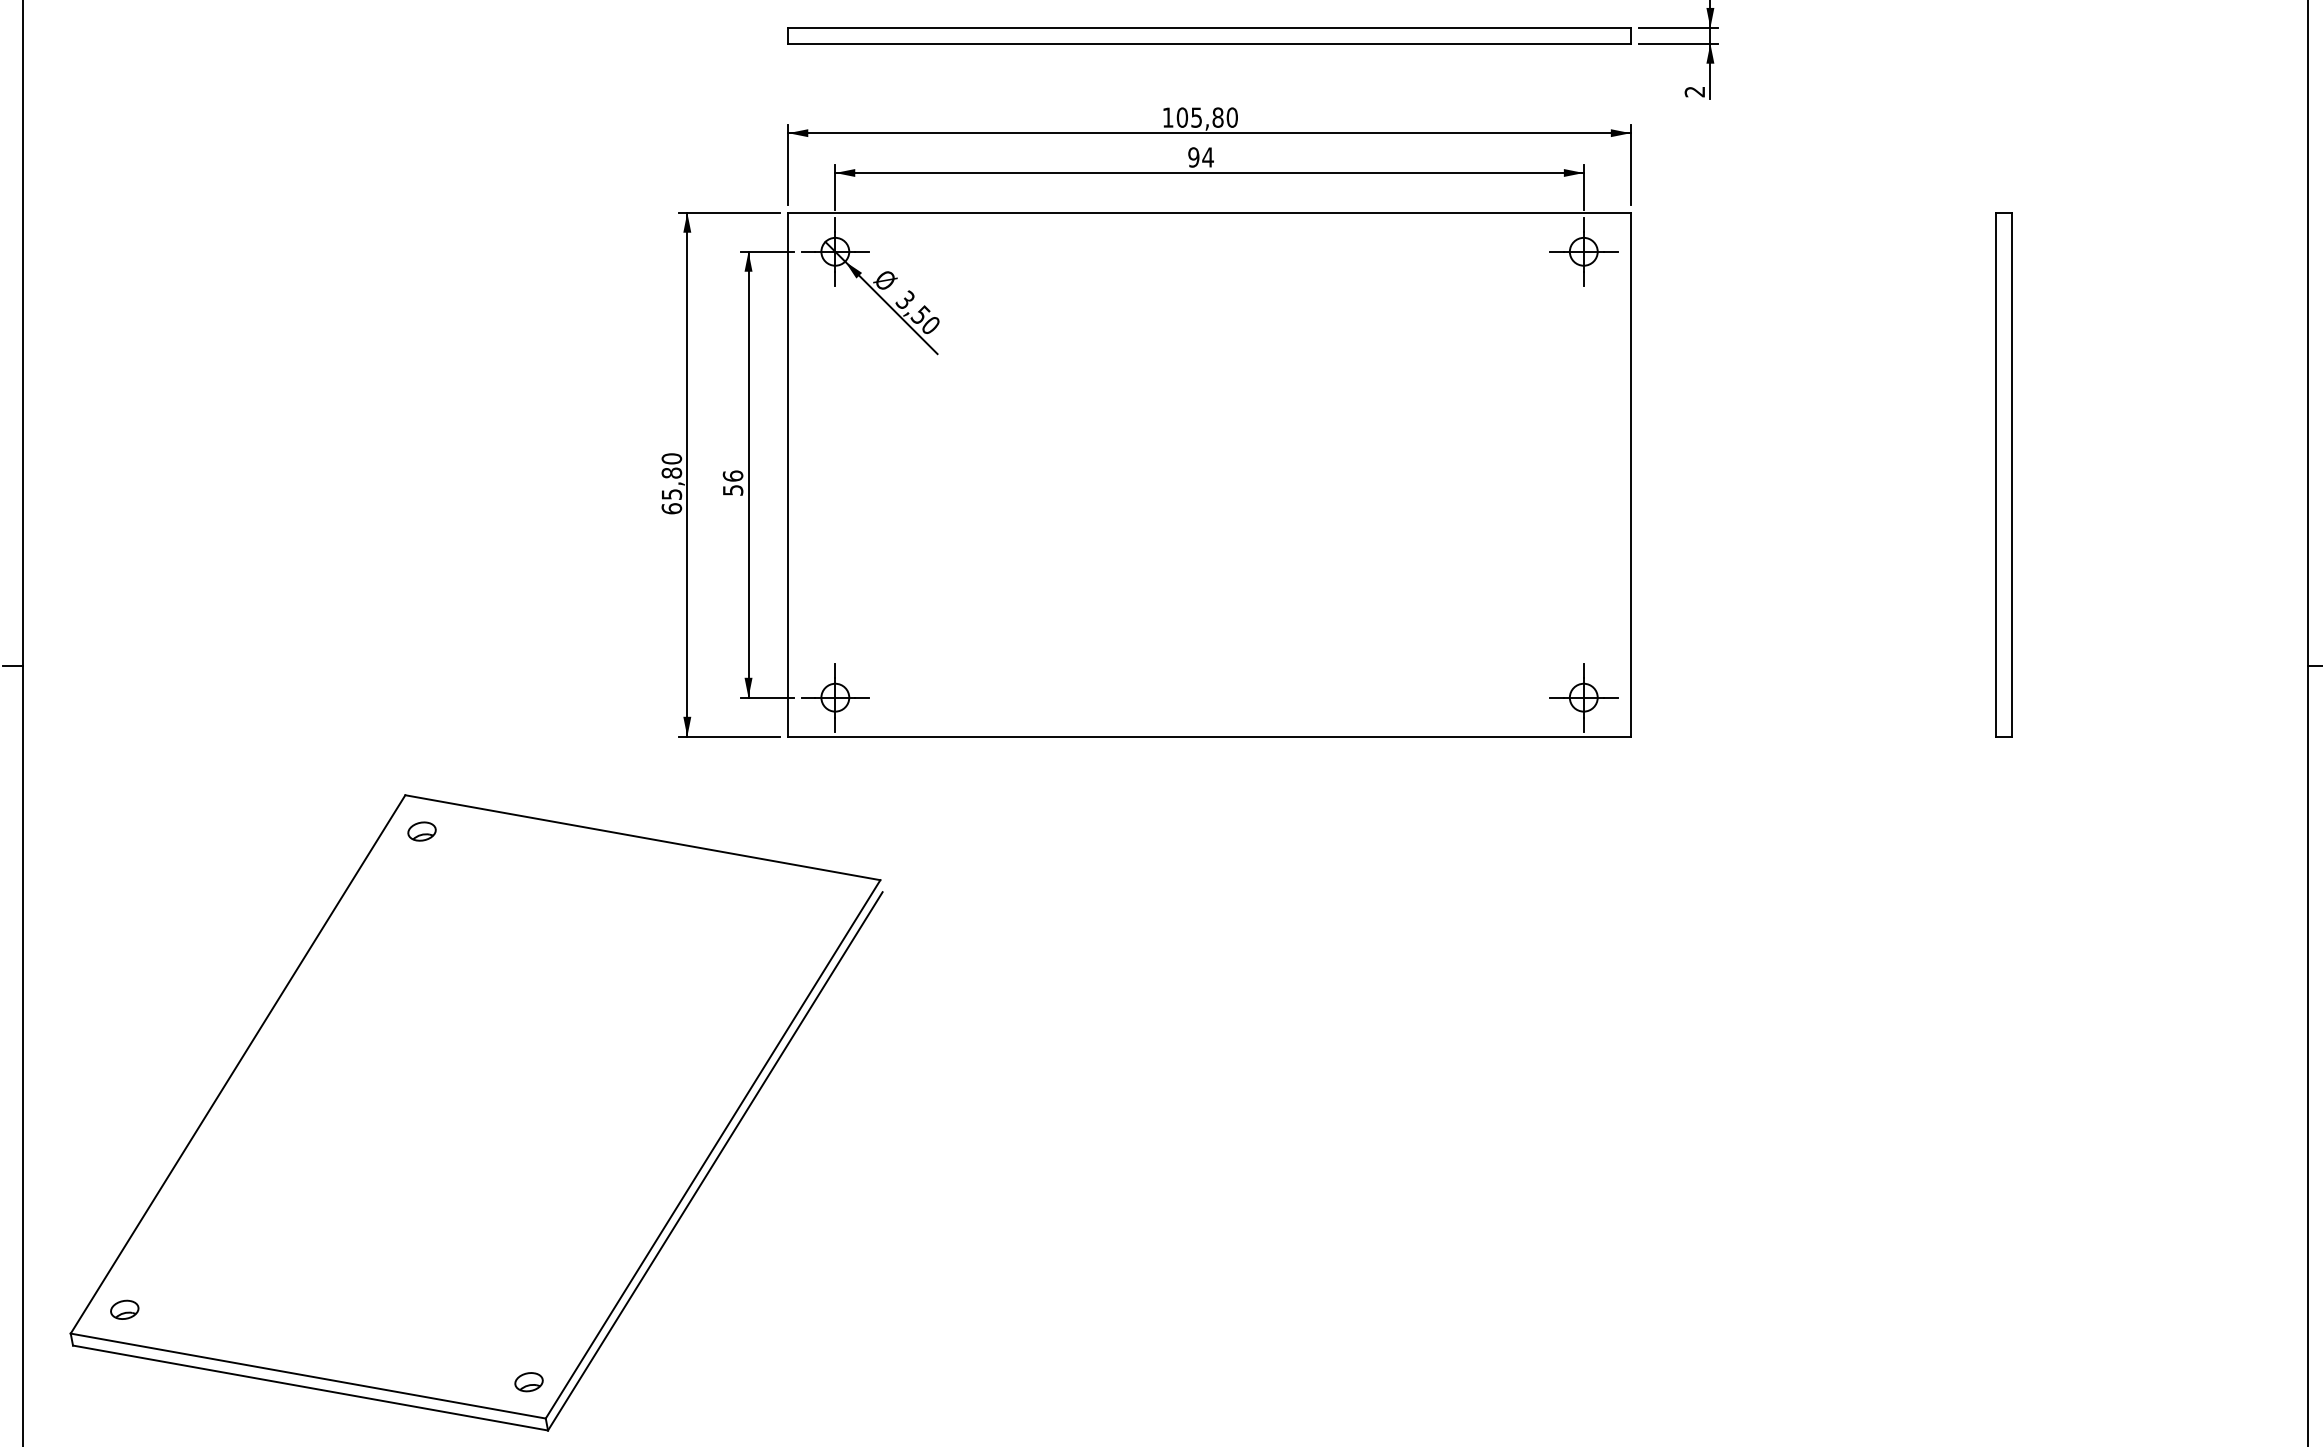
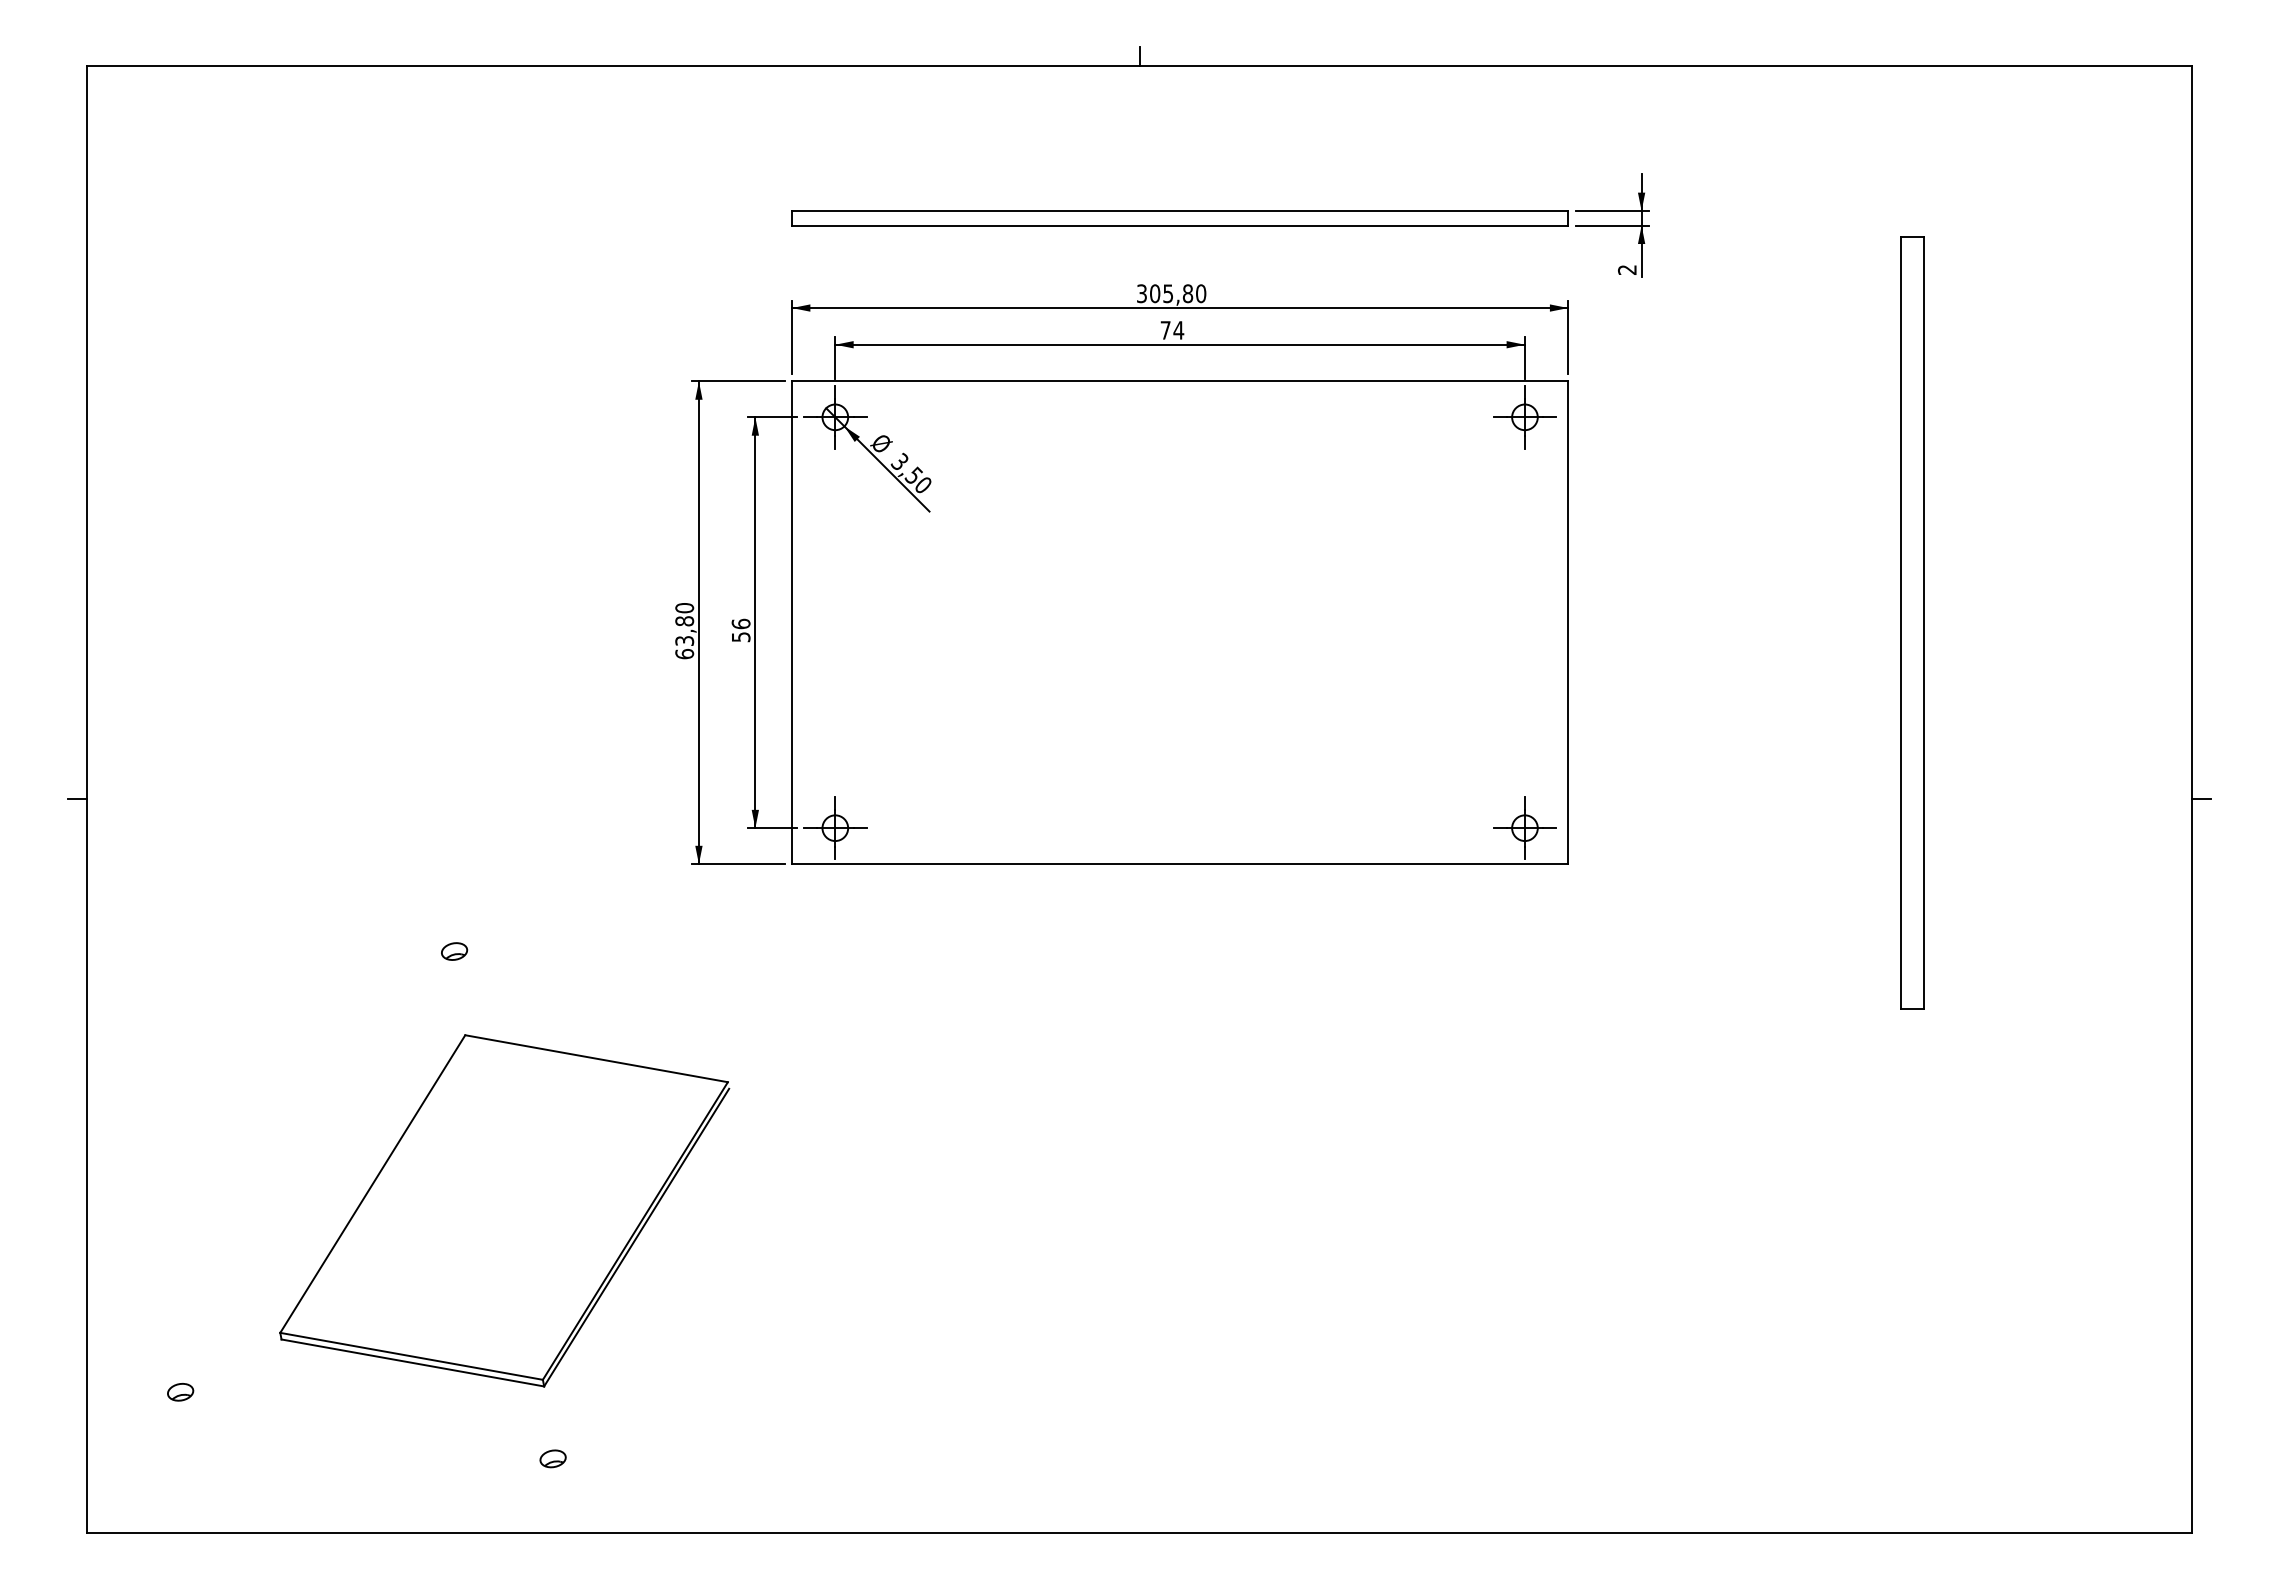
text: (1167, 117) -> (1141, 293), 105,80 -> 305,80
text: (1193, 157) -> (1165, 330), 94 -> 74
part: (2004, 474) -> (1912, 622), size x1.6
text: (671, 493) -> (684, 640), 65,80 -> 63,80
part: (476, 1112) -> (504, 1210), size x0.6

